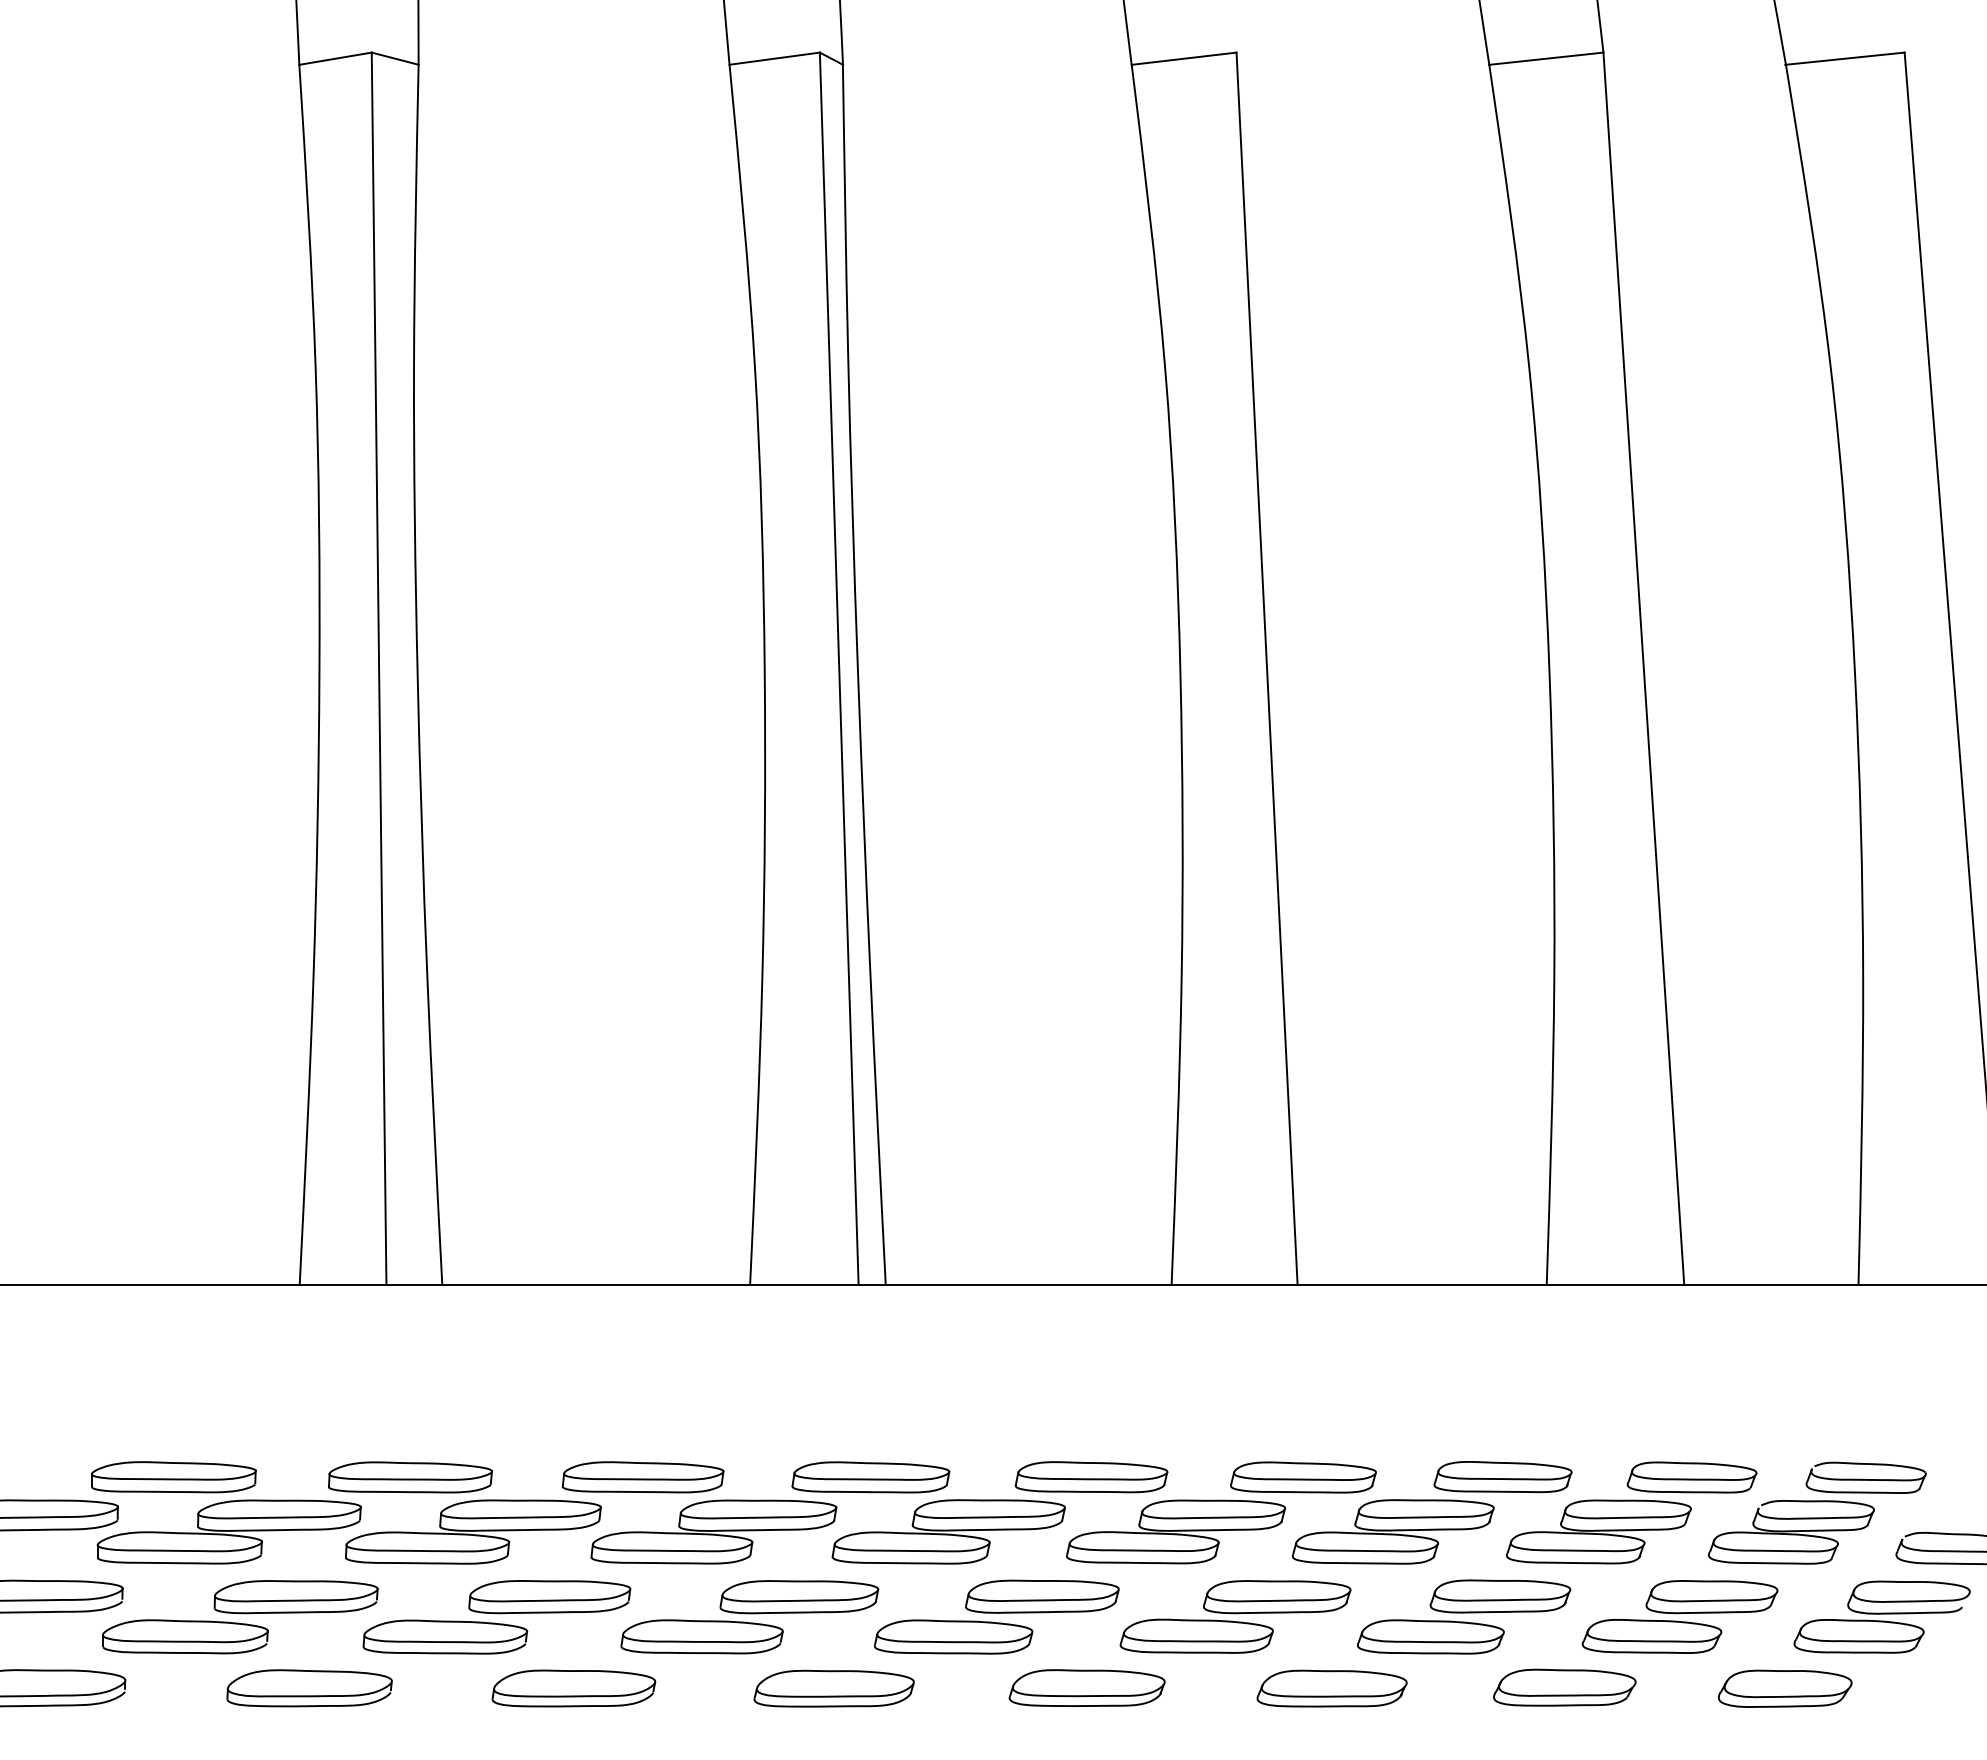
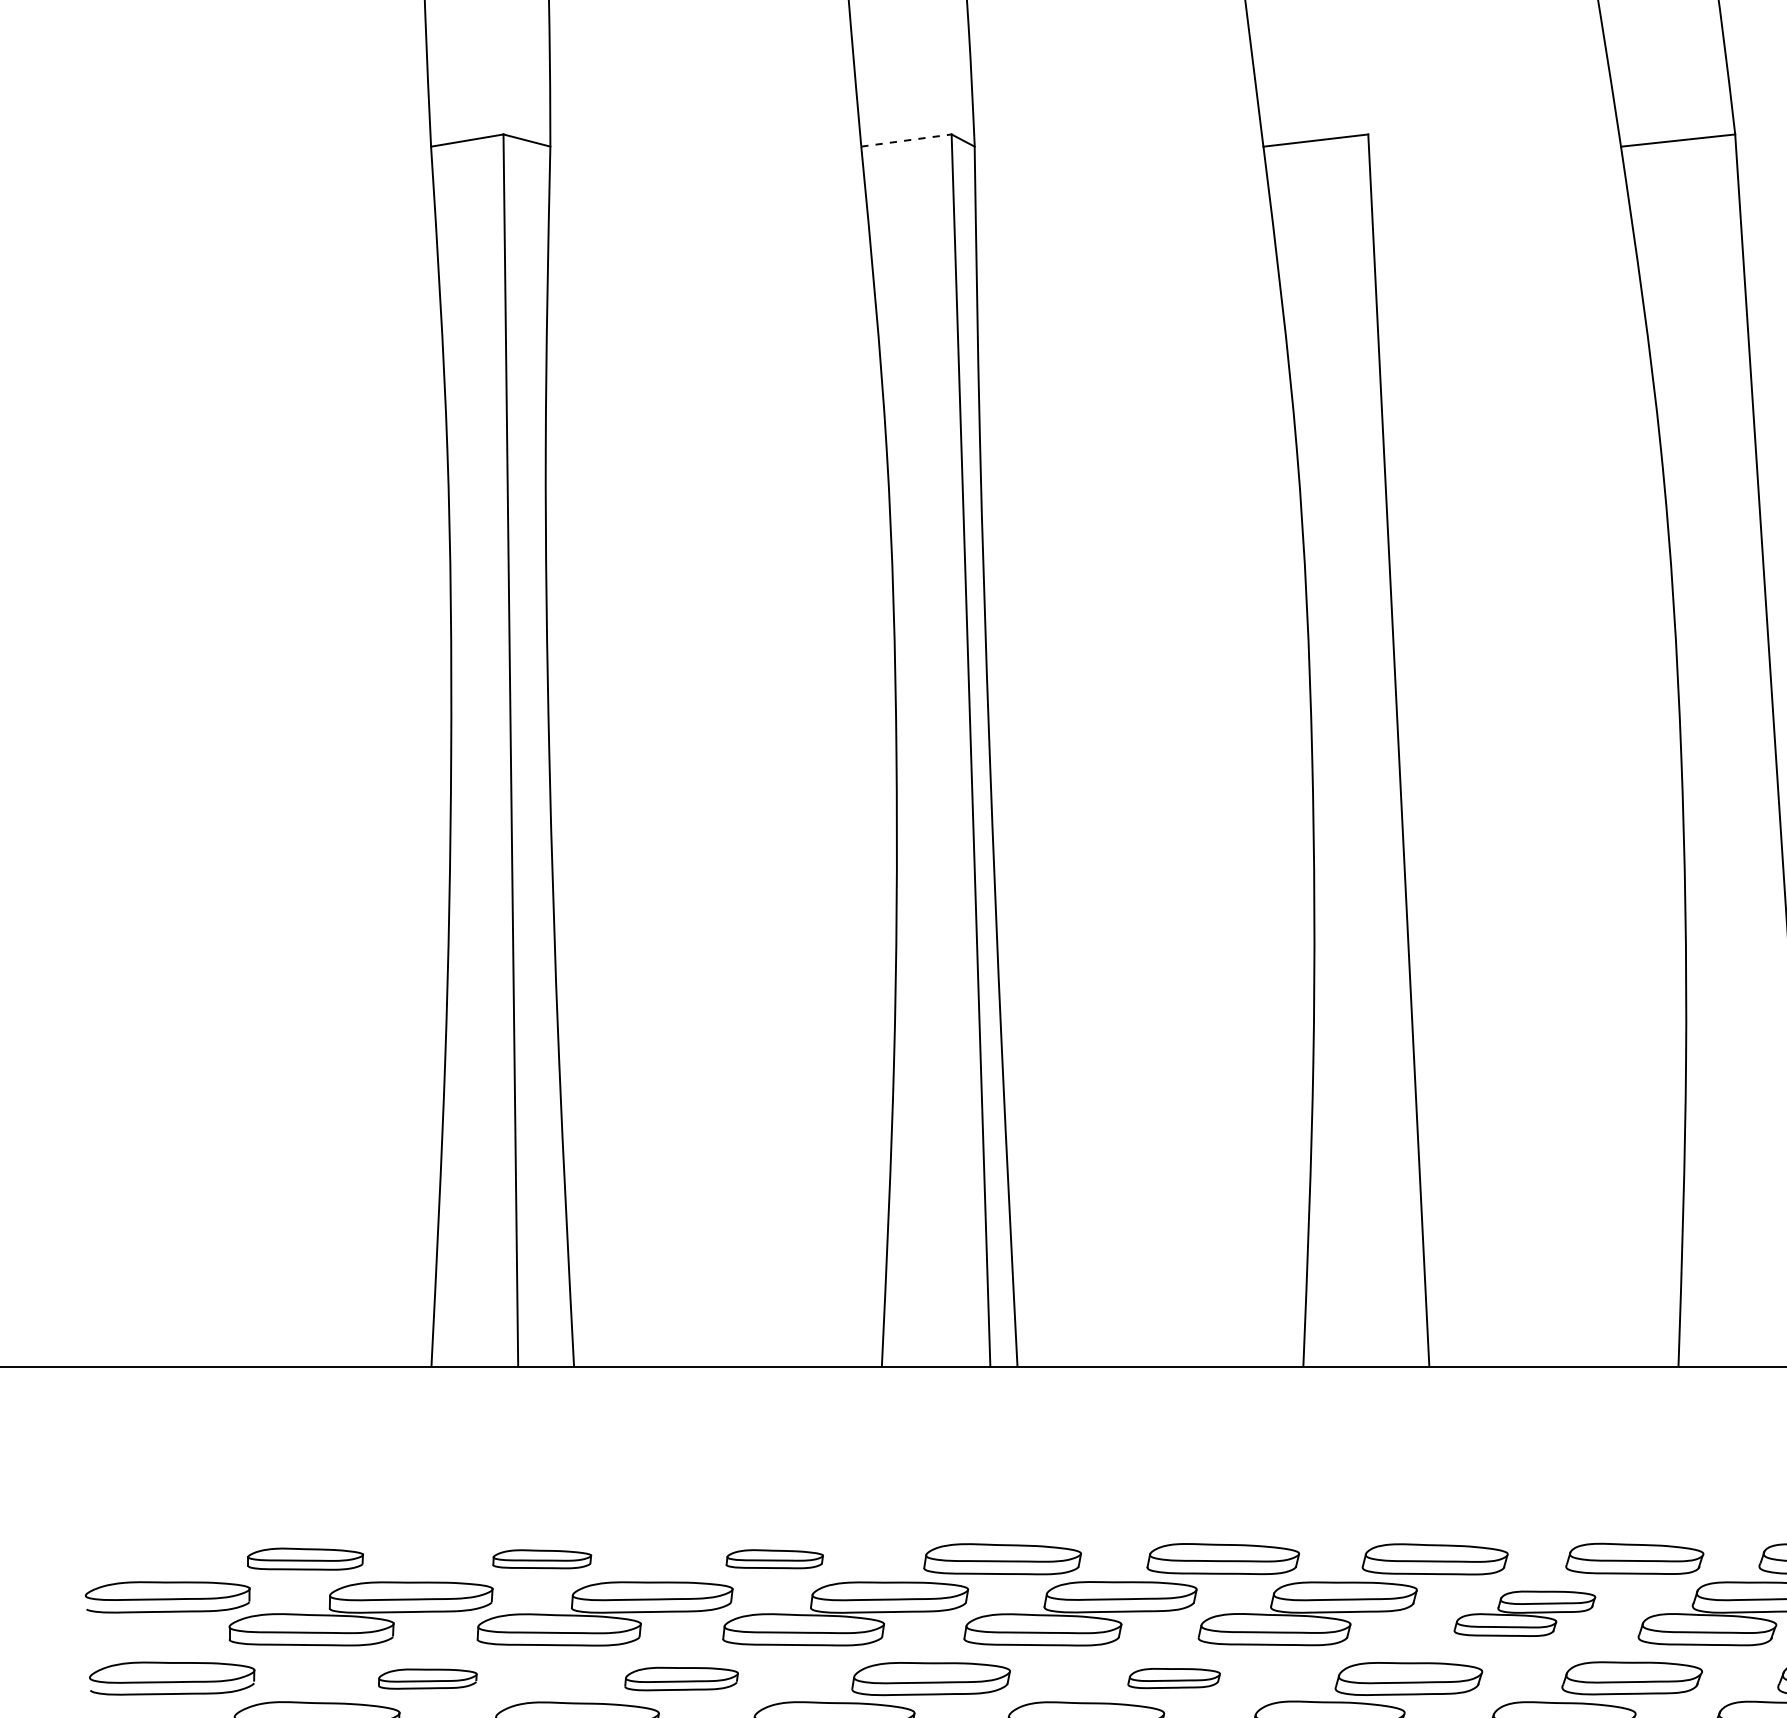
line: (774, 58) -> (906, 140), solid -> dashed
part: (173, 1477) -> (305, 1559), size x0.7
part: (410, 1477) -> (542, 1559), size x0.6
part: (642, 1477) -> (774, 1559), size x0.6
part: (1392, 1531) -> (1524, 1613), size x0.7
part: (1042, 1596) -> (1174, 1678), size x0.6
part: (295, 1597) -> (427, 1679), size x0.6
part: (549, 1597) -> (681, 1679), size x0.7

